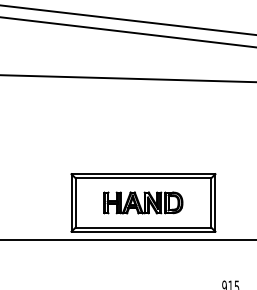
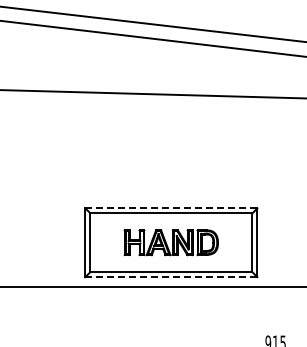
line: (143, 174) -> (171, 208), solid -> dashed
line: (143, 232) -> (171, 277), solid -> dashed

